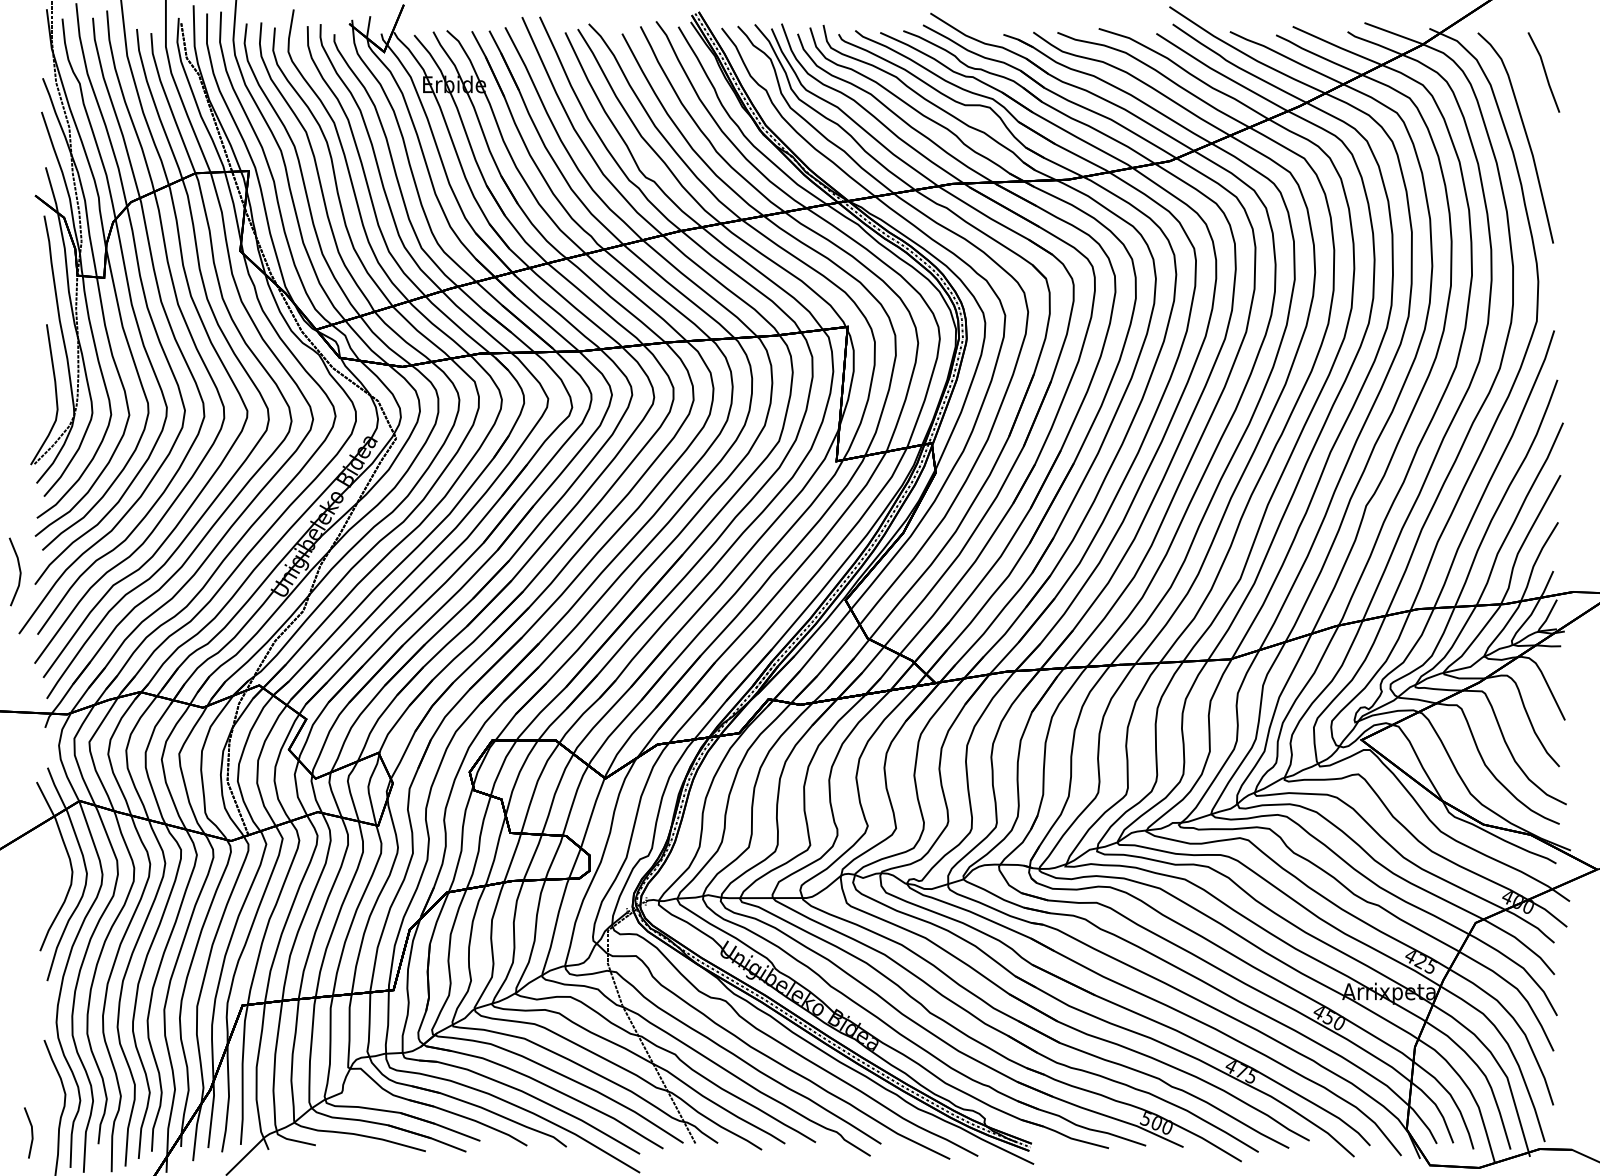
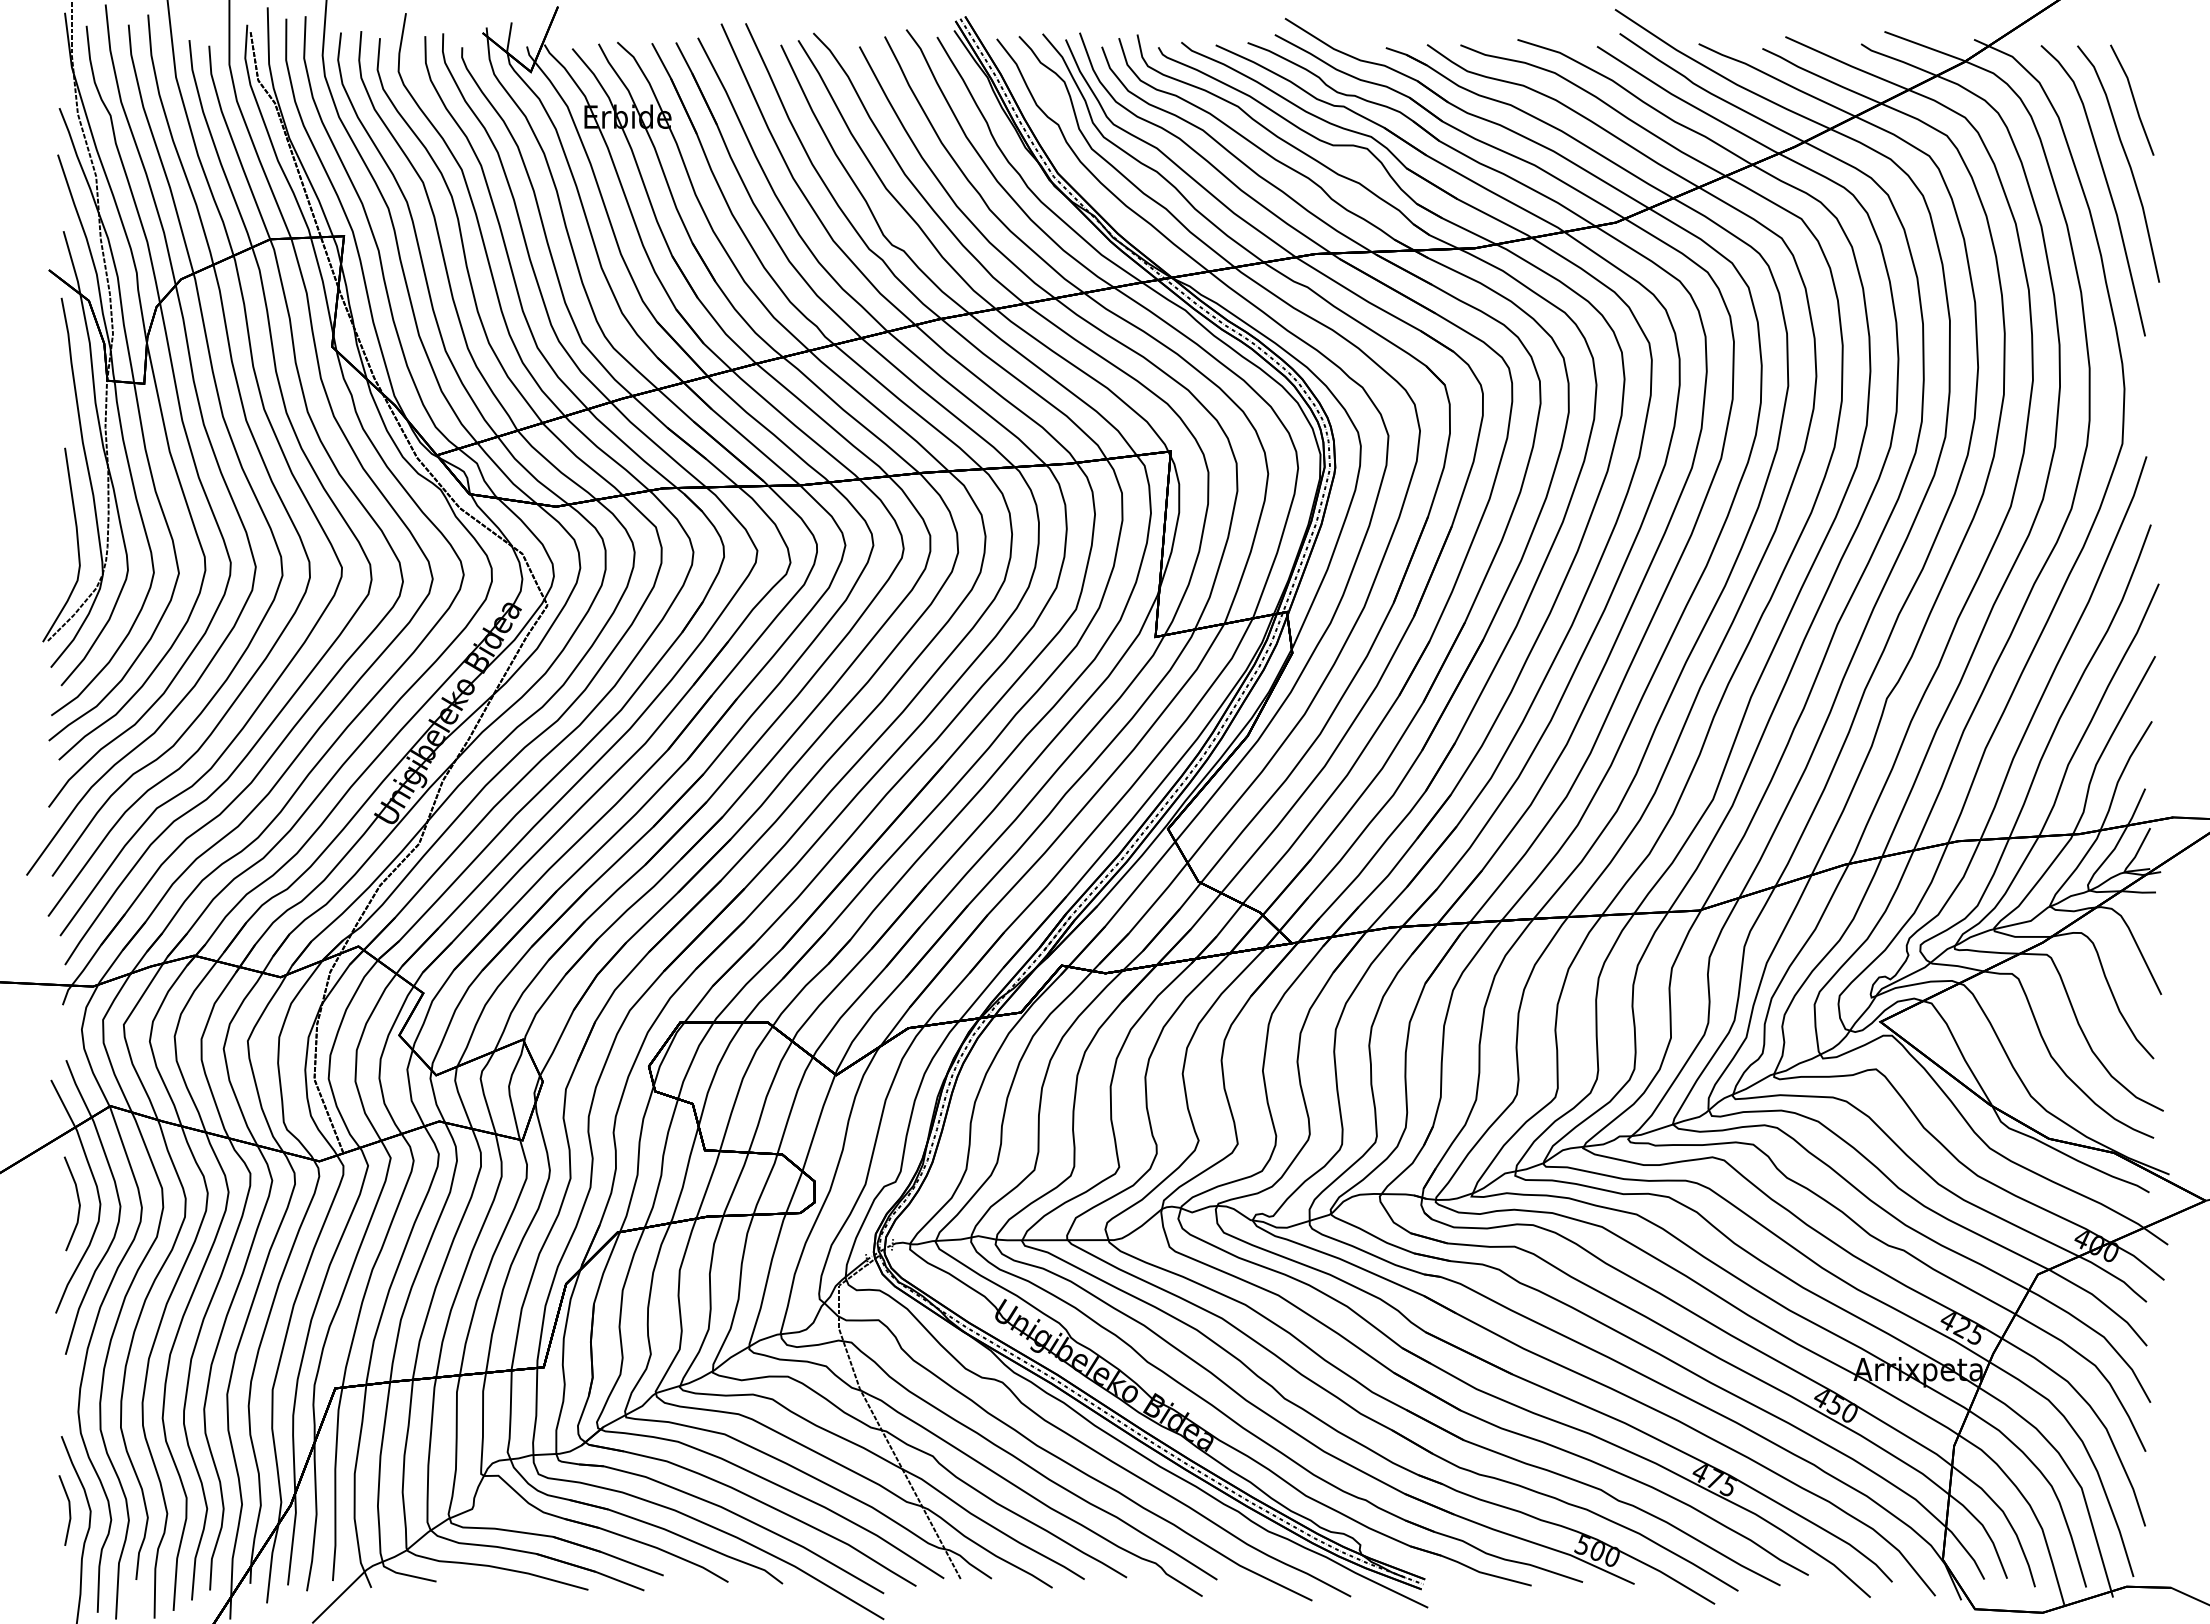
curve: (1539, 115) -> (2126, 159), added
line: (19, 571) -> (78, 1203), moved
line: (31, 1131) -> (68, 1508), moved

